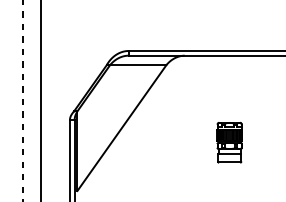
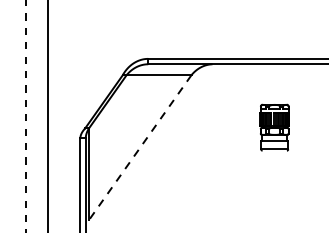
line: (121, 128) -> (139, 148), solid -> dashed
part: (229, 142) -> (274, 127), moved

